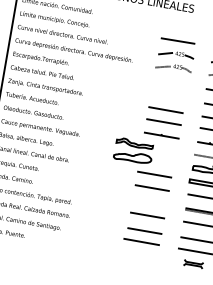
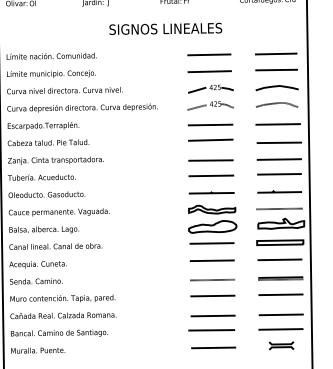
line: (180, 27) -> (209, 54), added
line: (170, 82) -> (210, 124), added
line: (168, 93) -> (210, 139), added
part: (133, 150) -> (212, 218), moved
line: (149, 202) -> (212, 279), added
line: (140, 255) -> (213, 347), added

